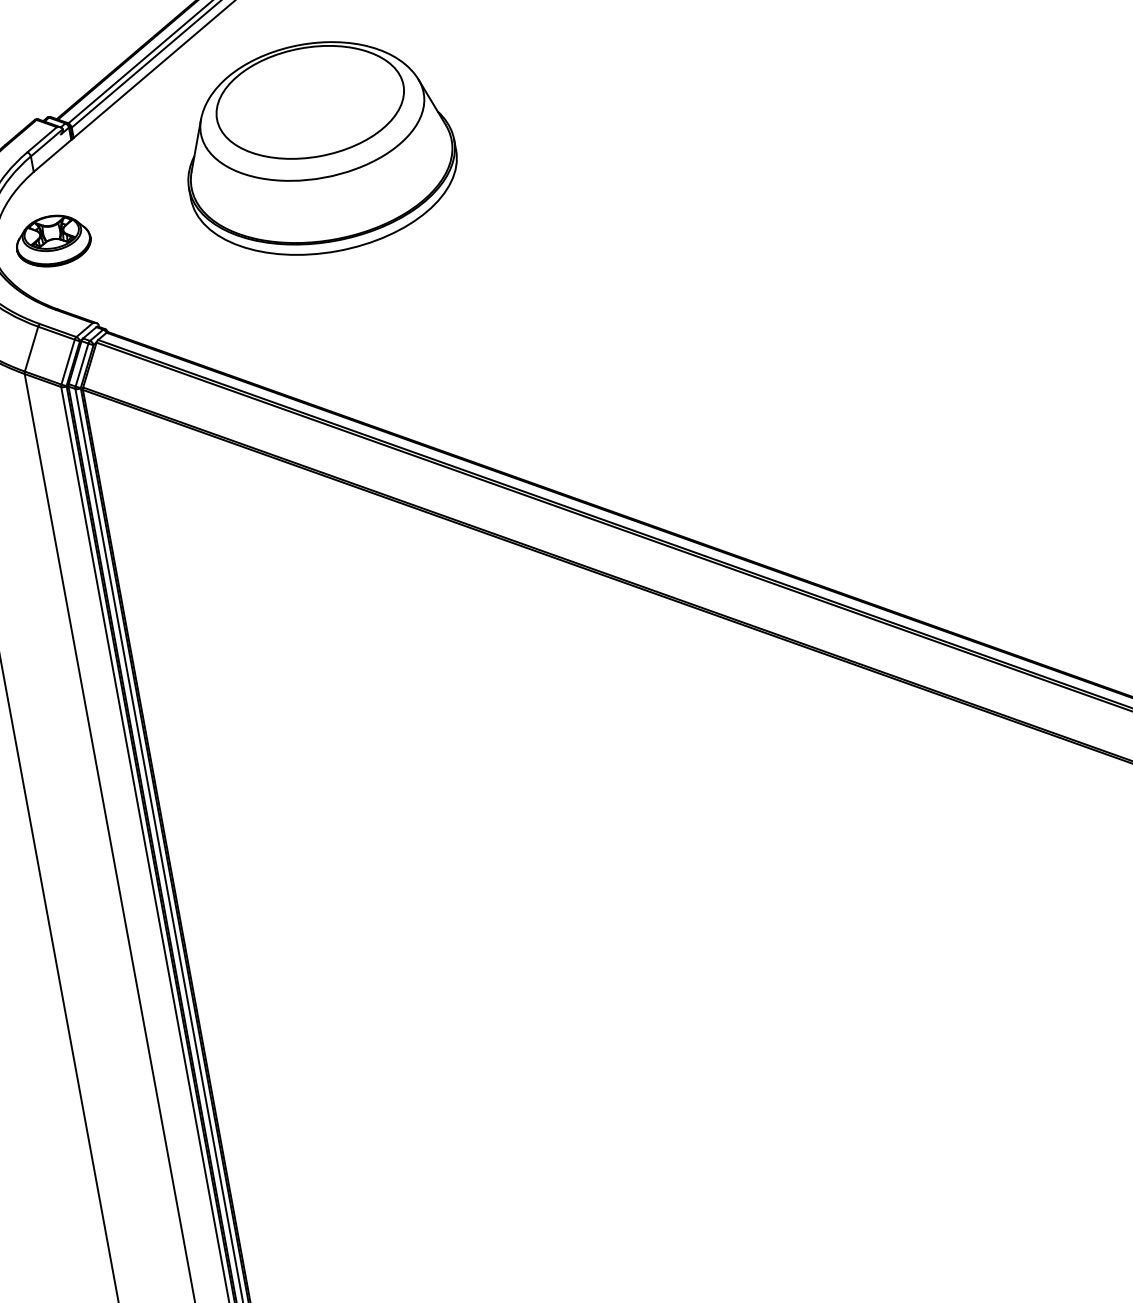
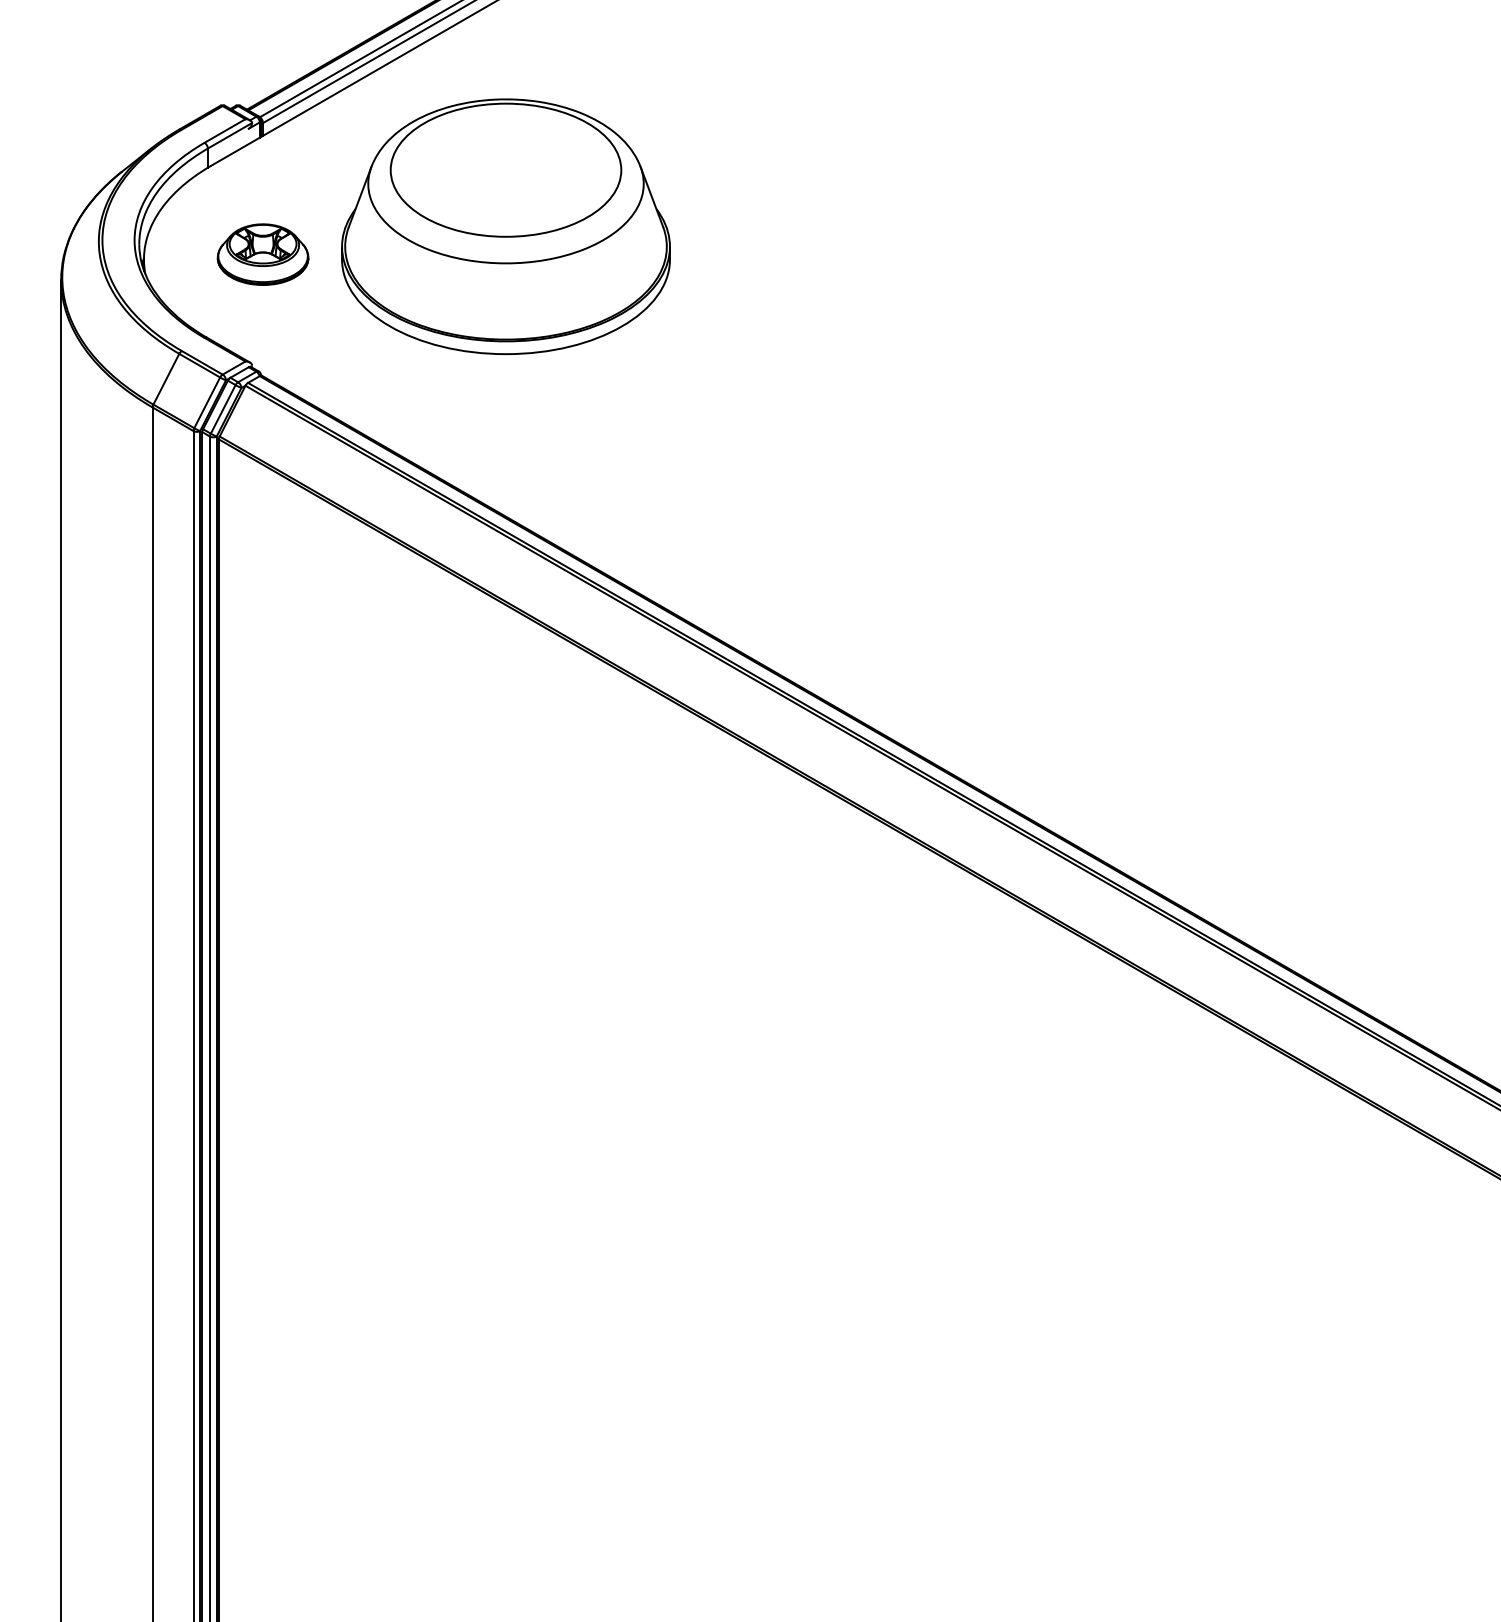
part: (318, 147) -> (505, 226), moved
part: (52, 240) -> (262, 254), moved

